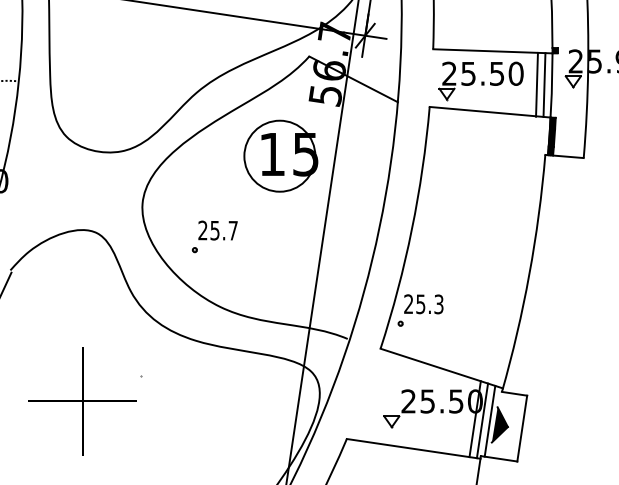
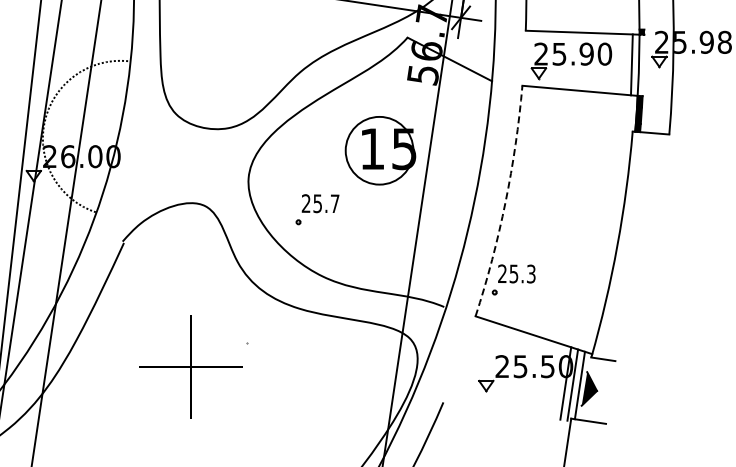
text: (496, 73) -> (586, 53), 25.50 -> 25.90
line: (536, 84) -> (624, 64), removed
part: (280, 155) -> (380, 150), moved
arc: (411, 229) -> (505, 202), solid -> dashed
line: (522, 428) -> (610, 392), removed
line: (412, 448) -> (506, 411), removed

